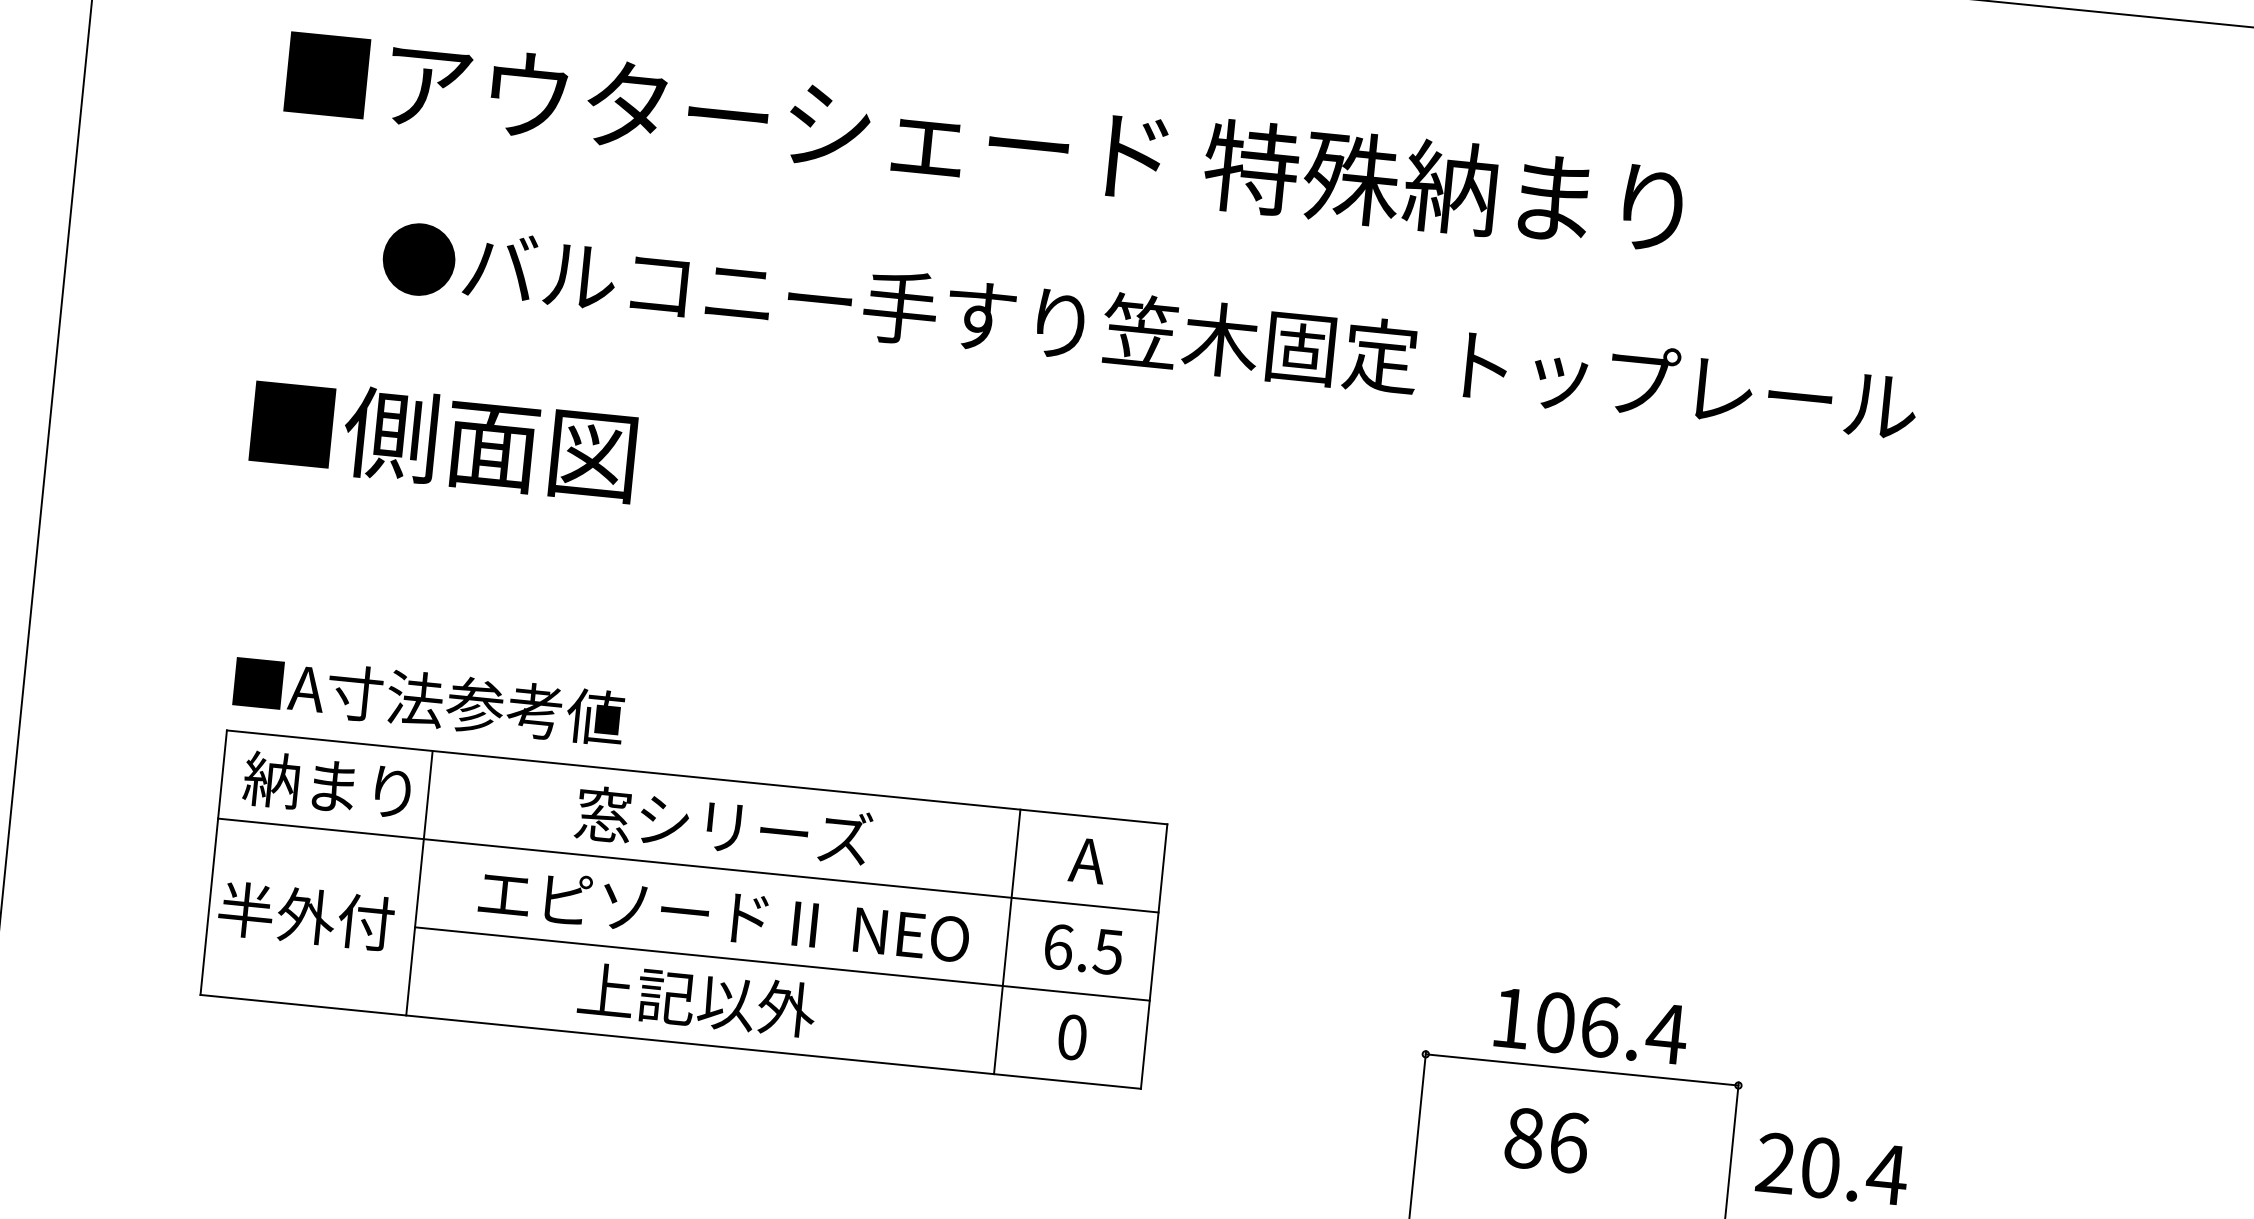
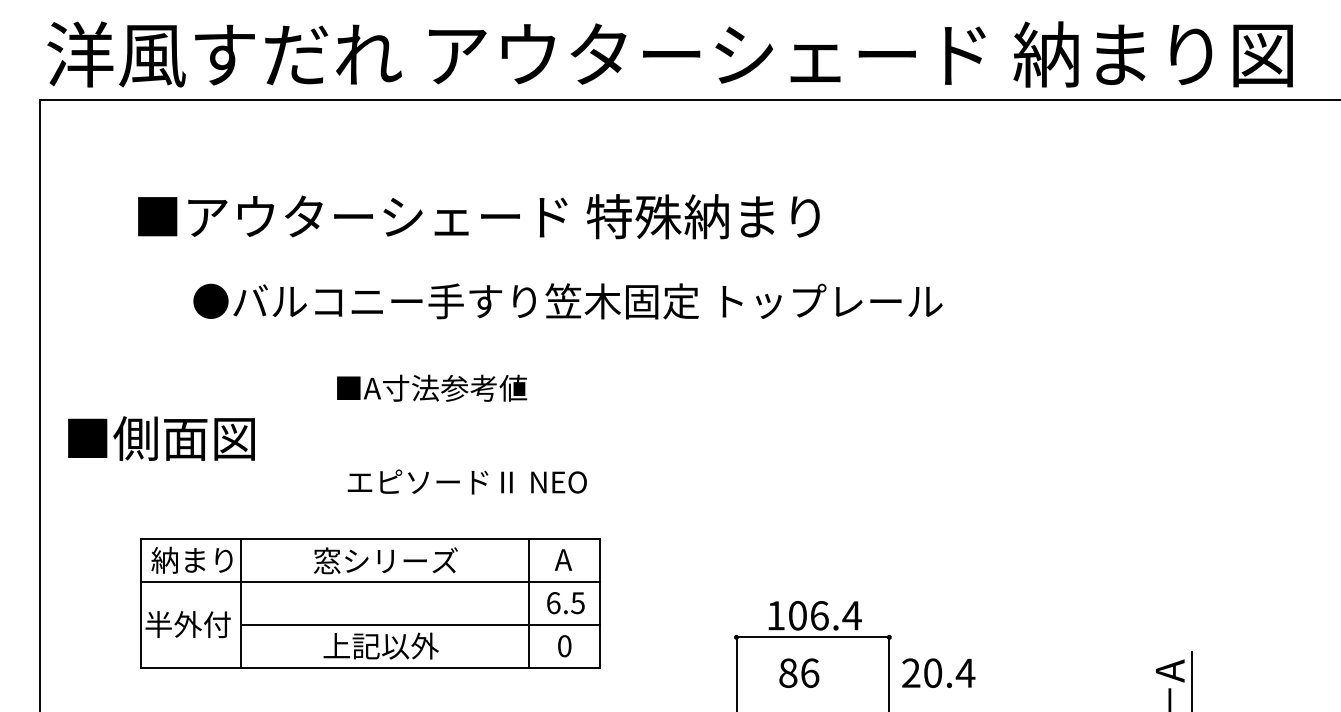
text: (443, 439) -> (161, 438), moved
text: (429, 699) -> (432, 387), moved
text: (722, 914) -> (466, 481), moved

